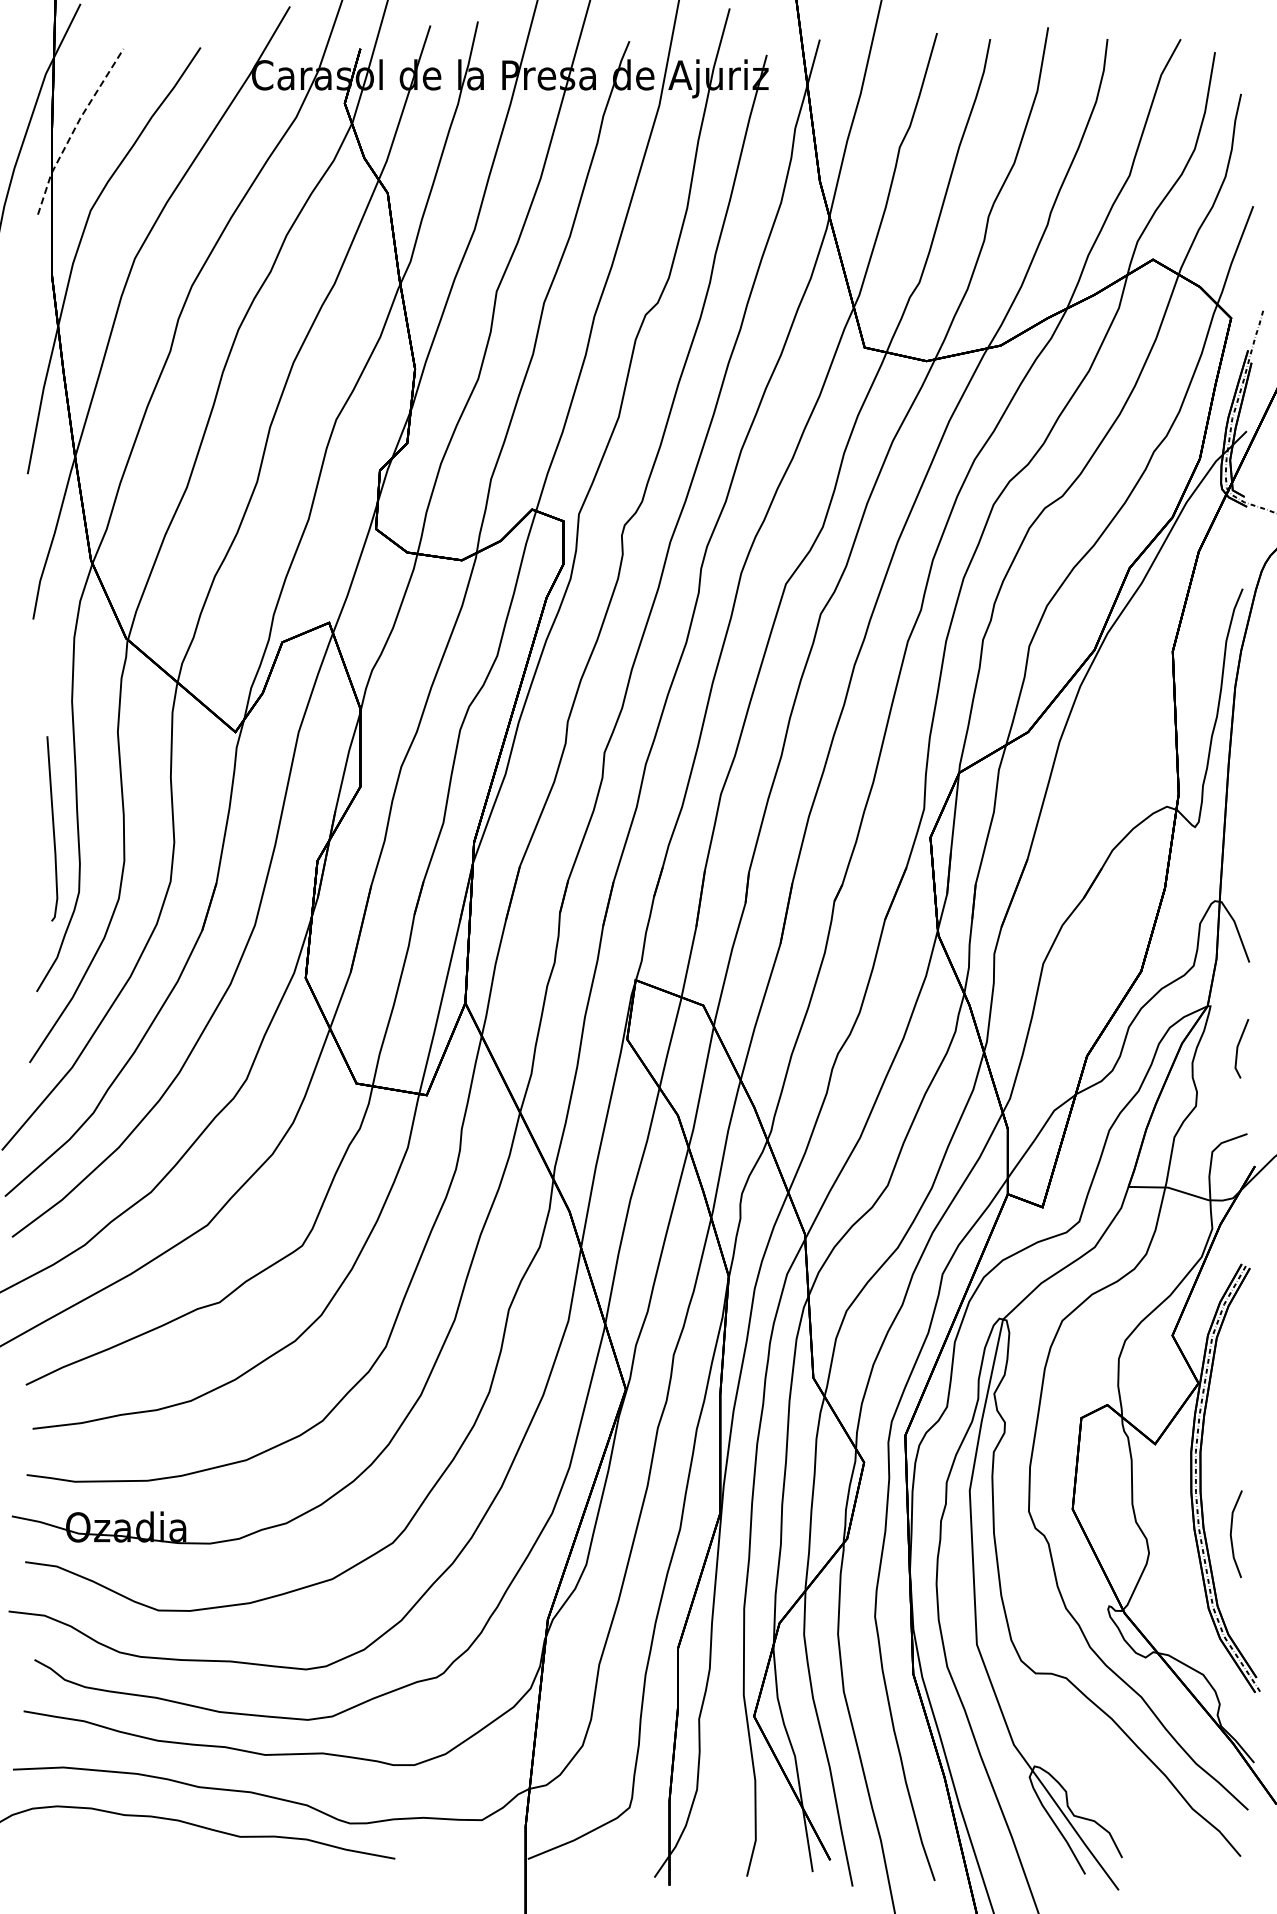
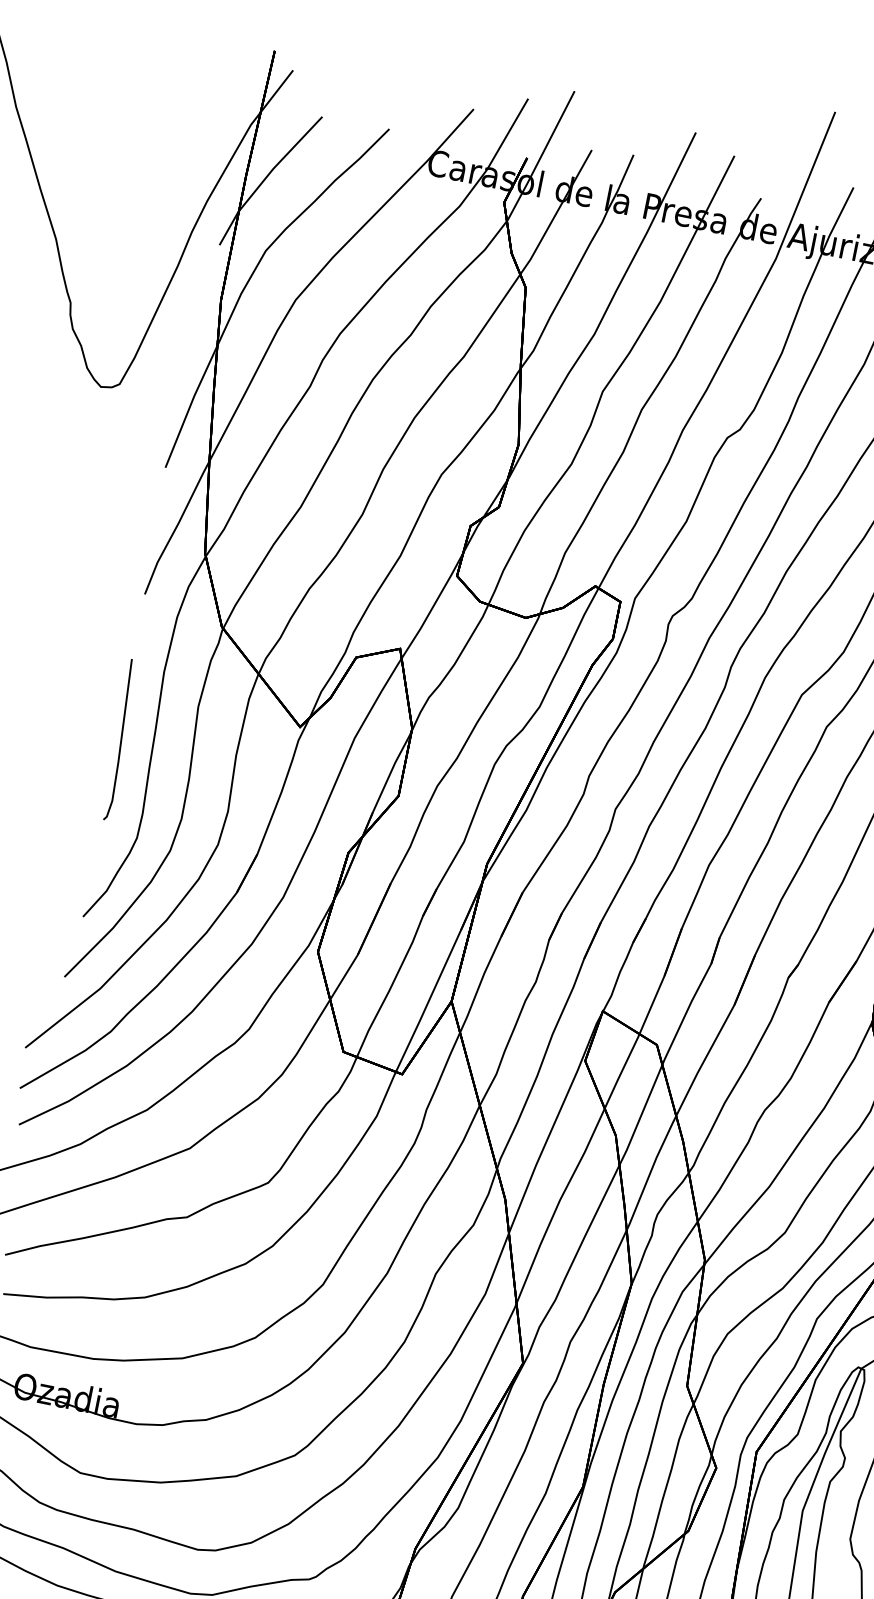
line: (74, 129) -> (265, 177), dashed -> solid
line: (52, 828) -> (120, 739), moved

